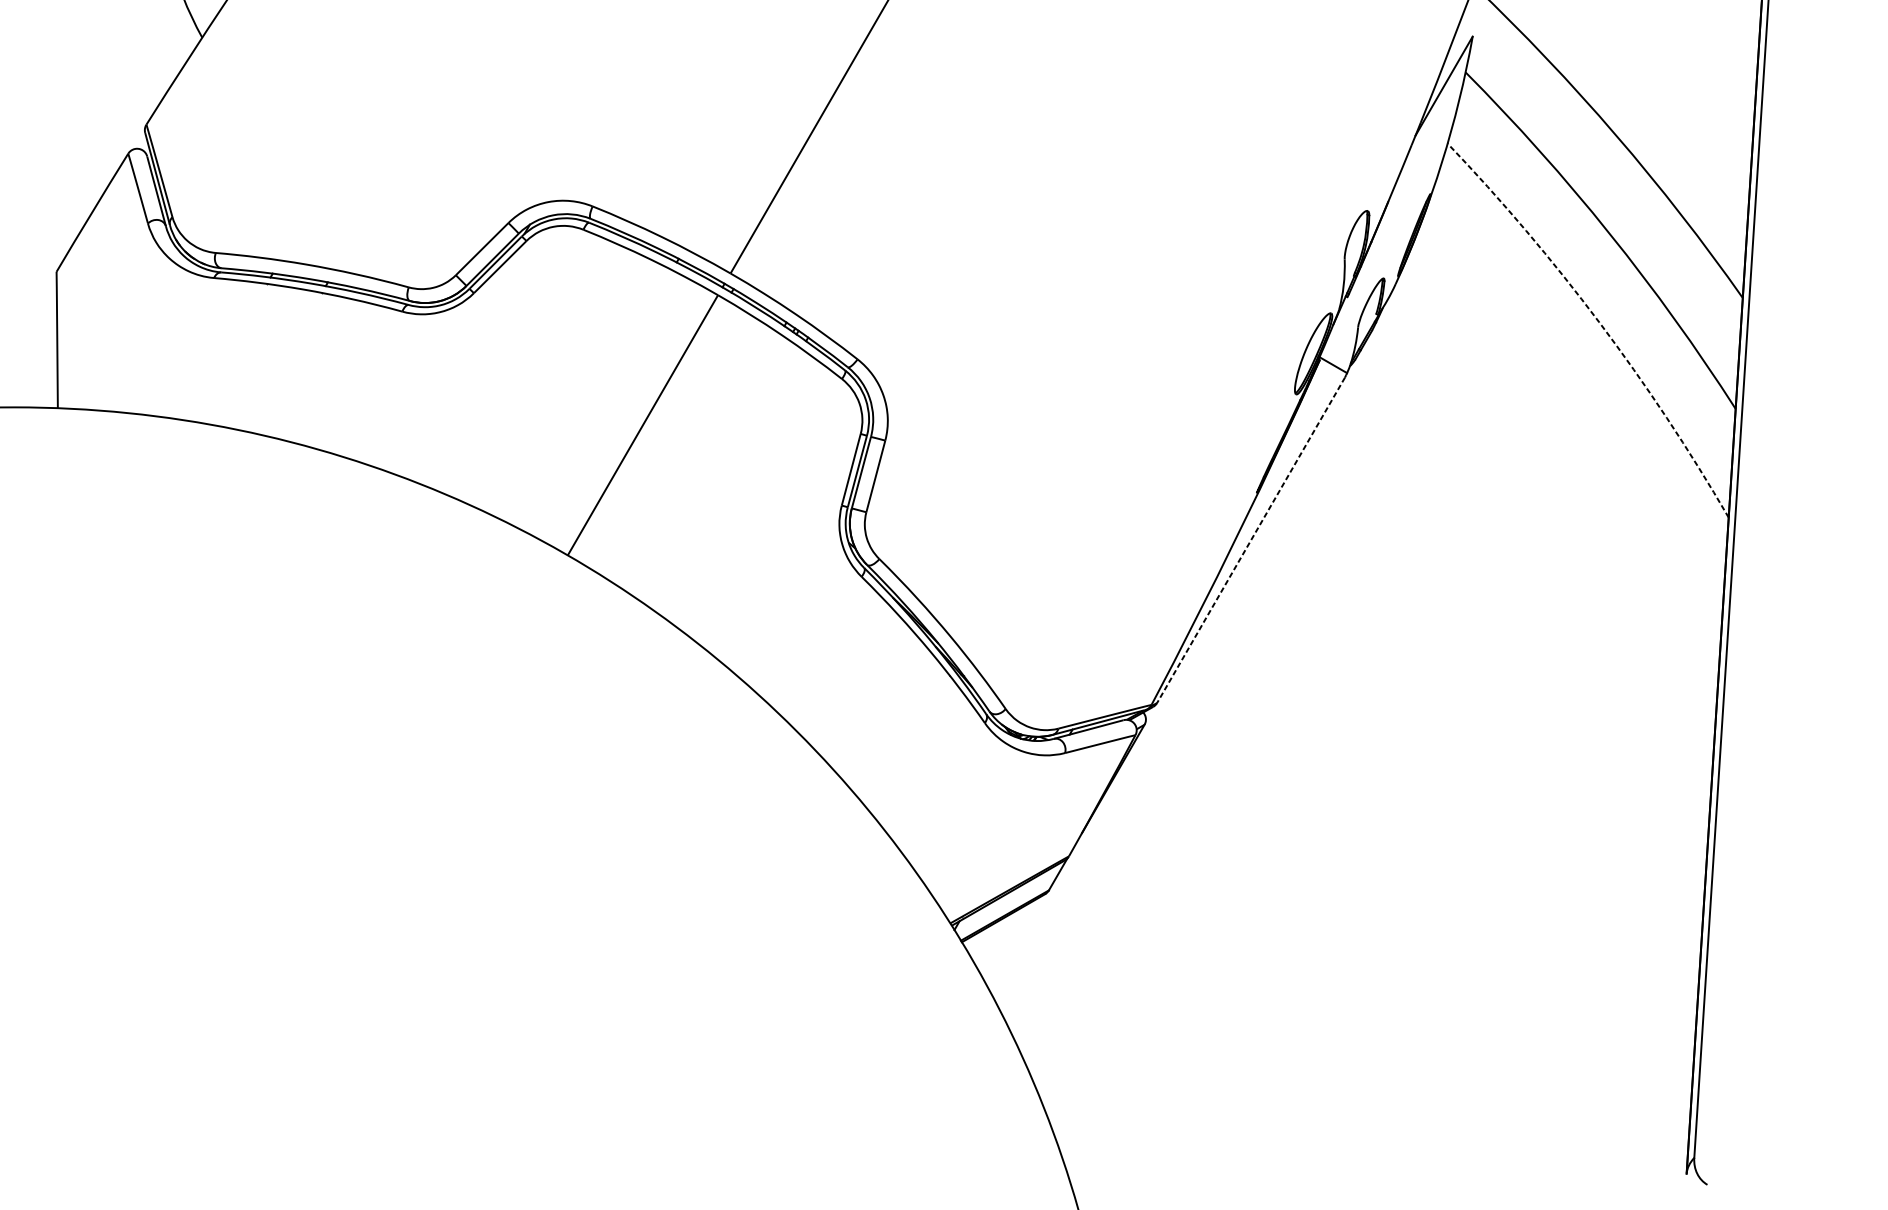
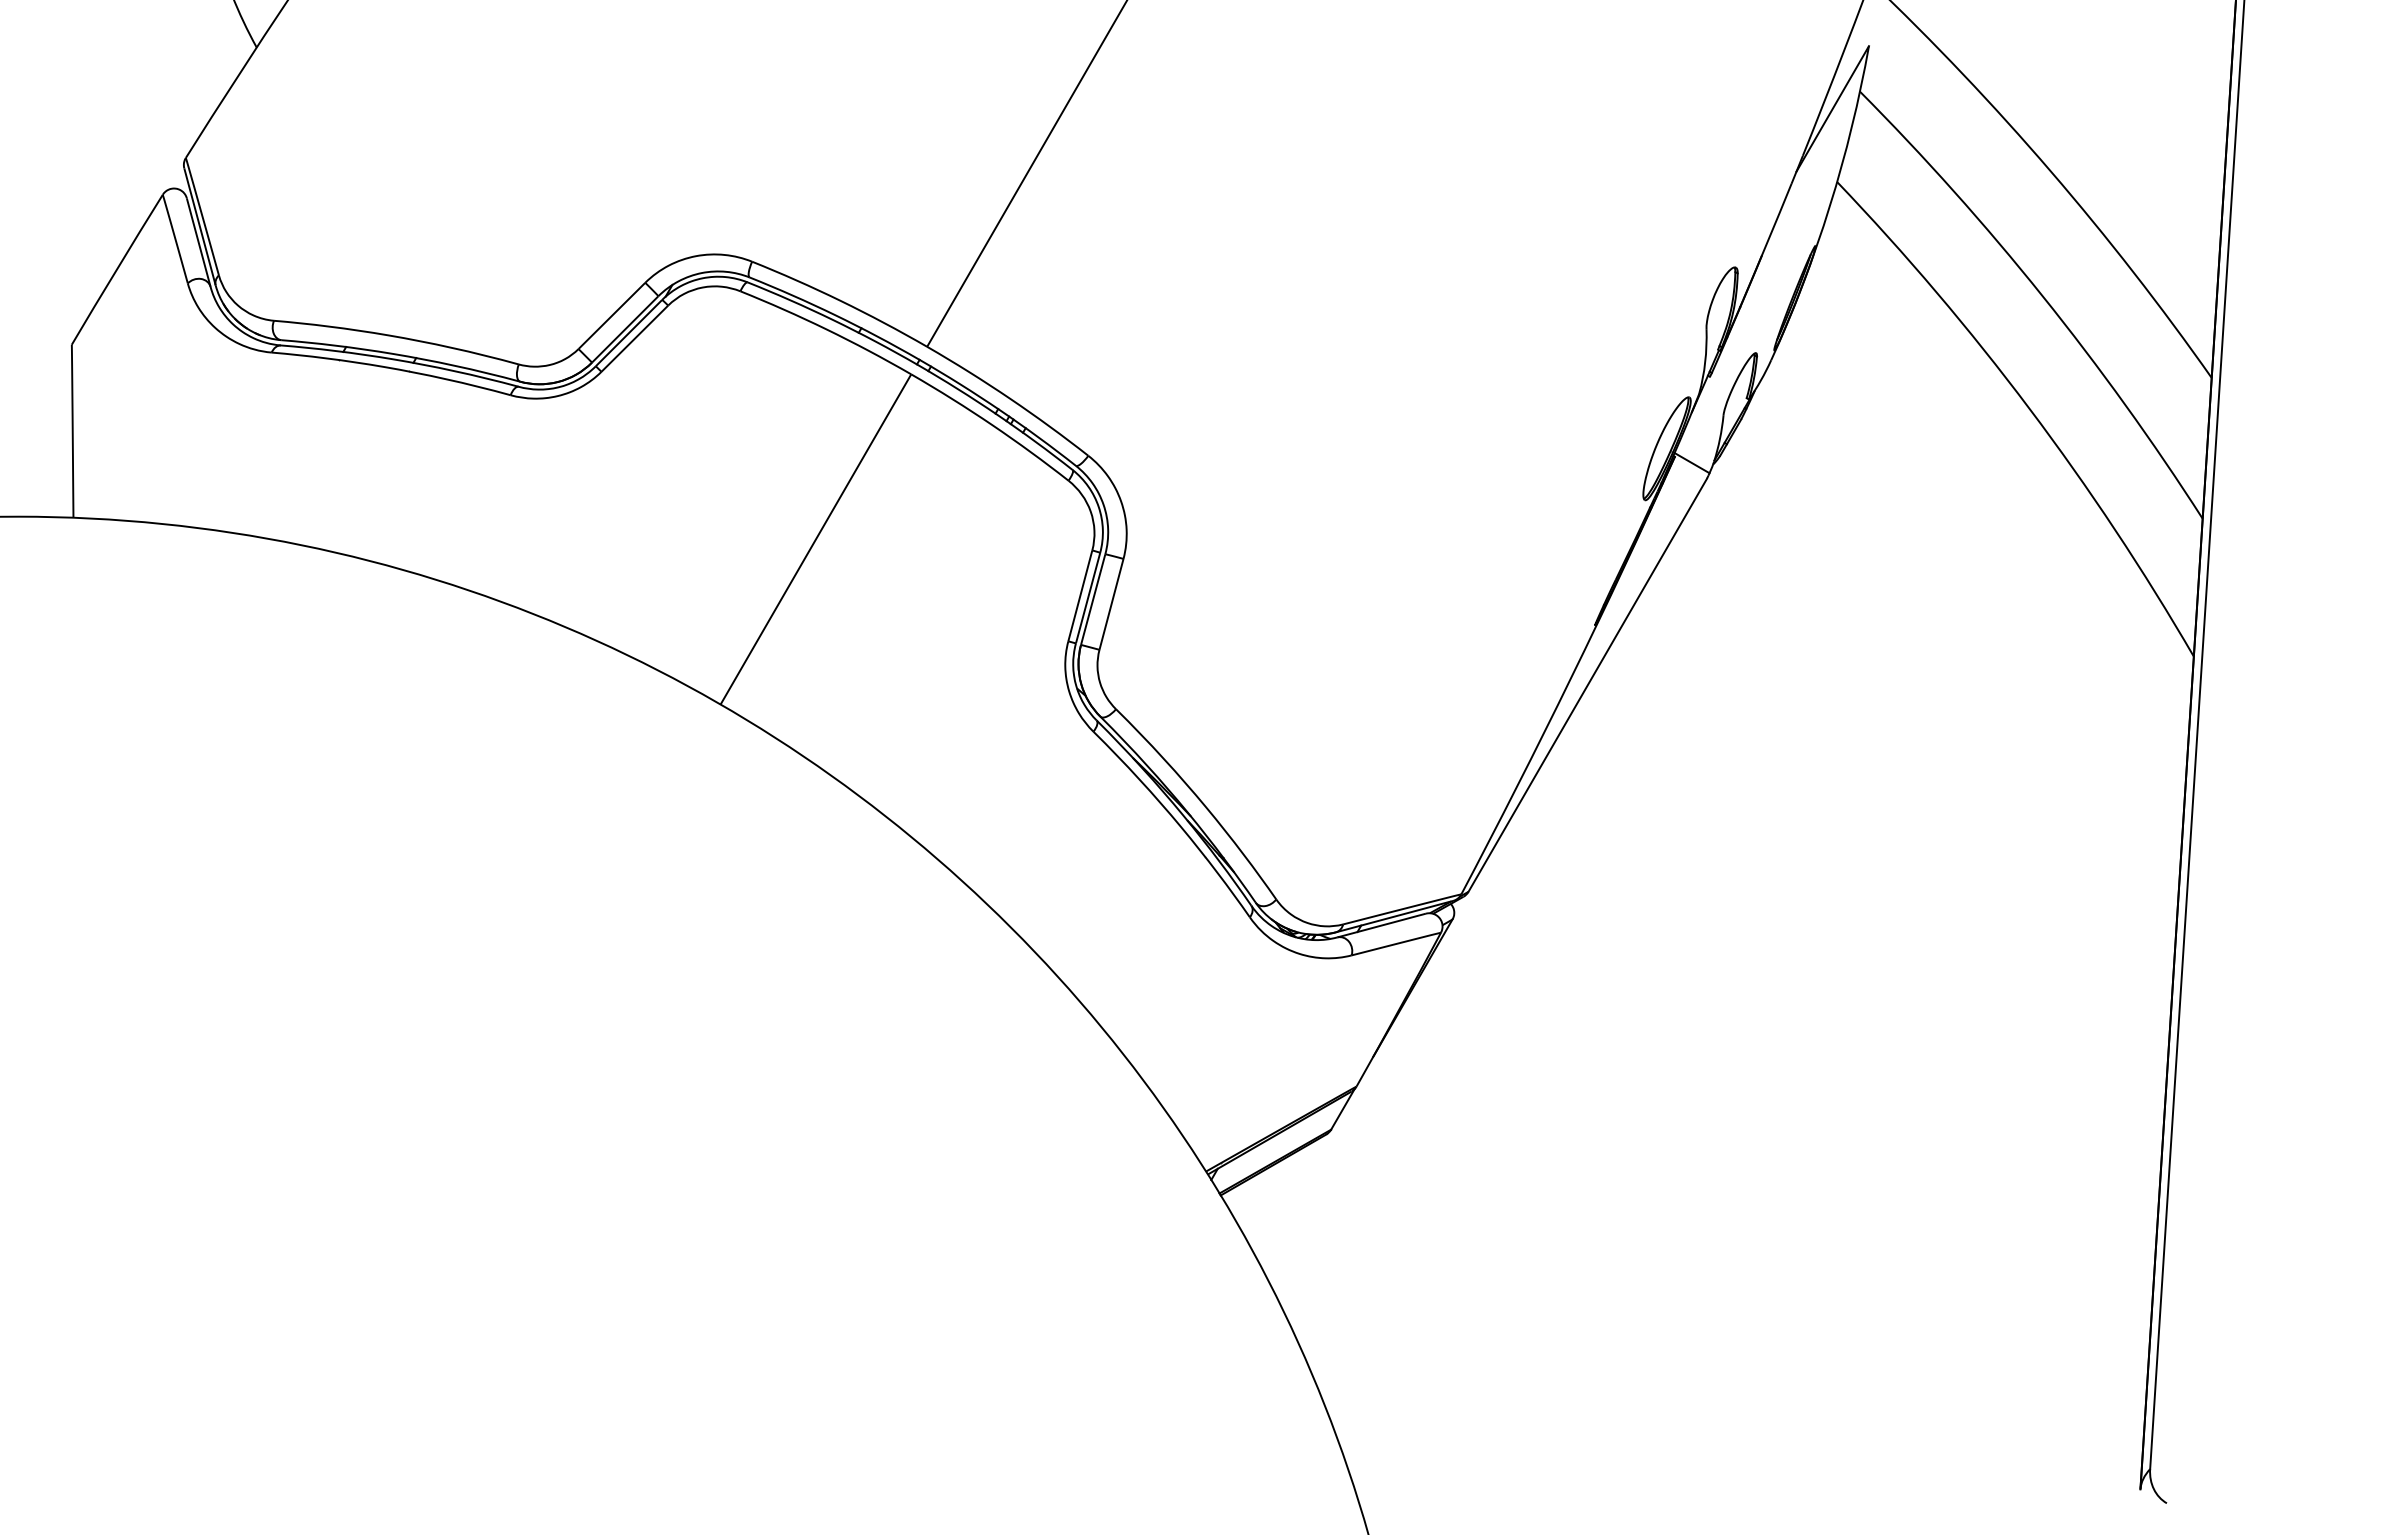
arc: (1599, 322) -> (2029, 408), dashed -> solid
line: (1250, 540) -> (1587, 685), dashed -> solid

